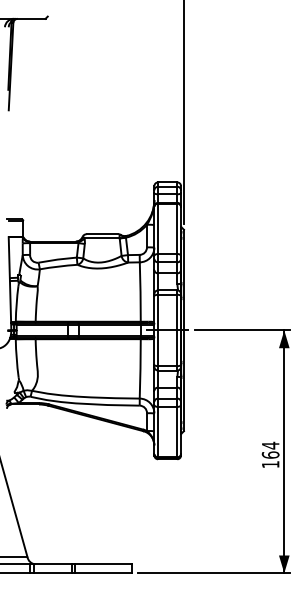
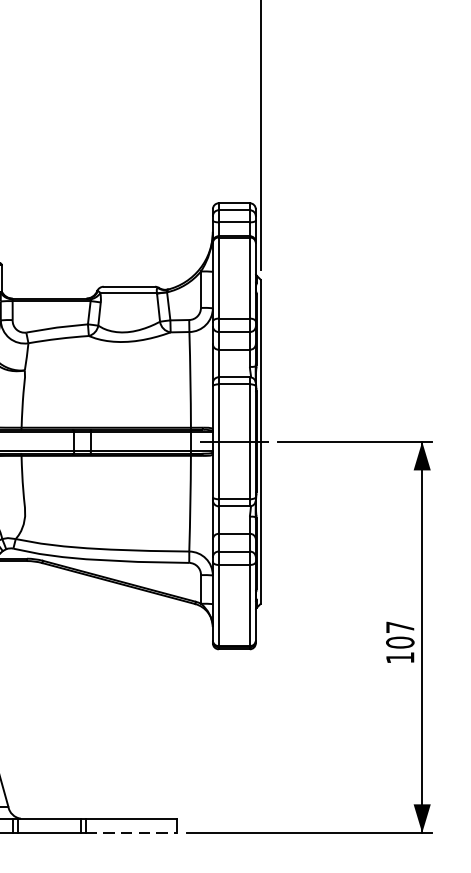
text: (270, 449) -> (399, 633), 164 -> 107
line: (104, 573) -> (132, 833), solid -> dashed

